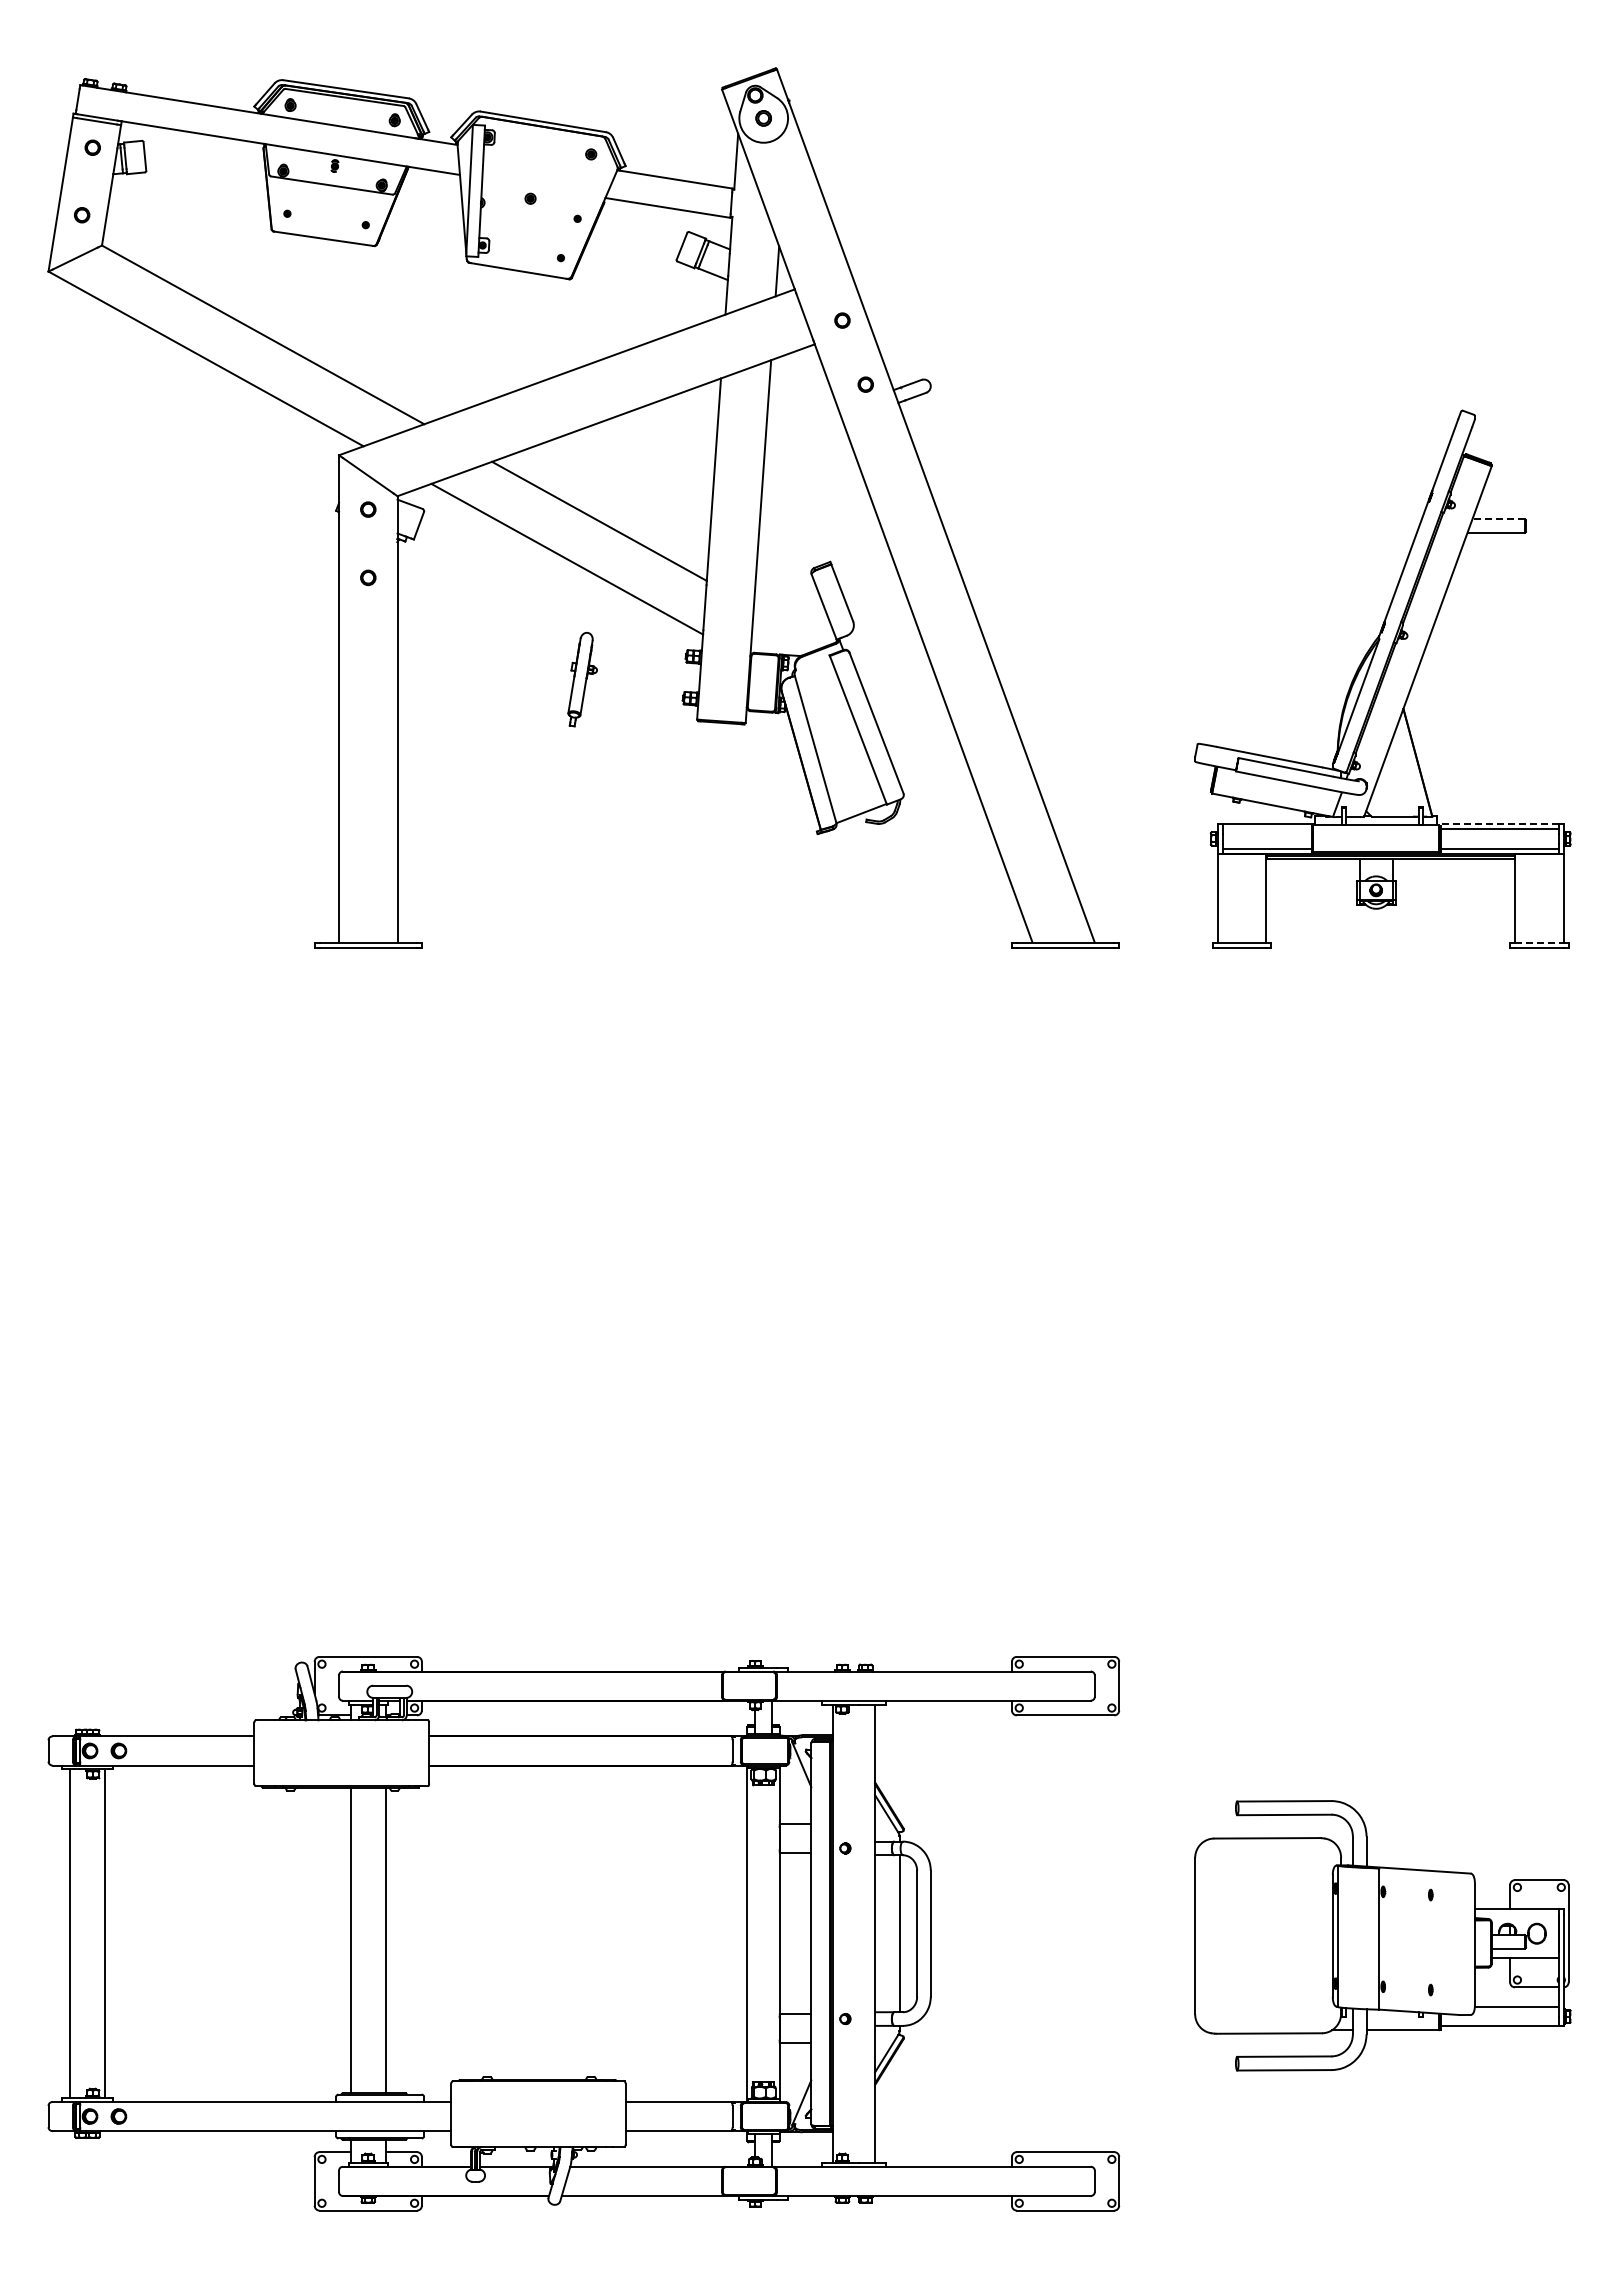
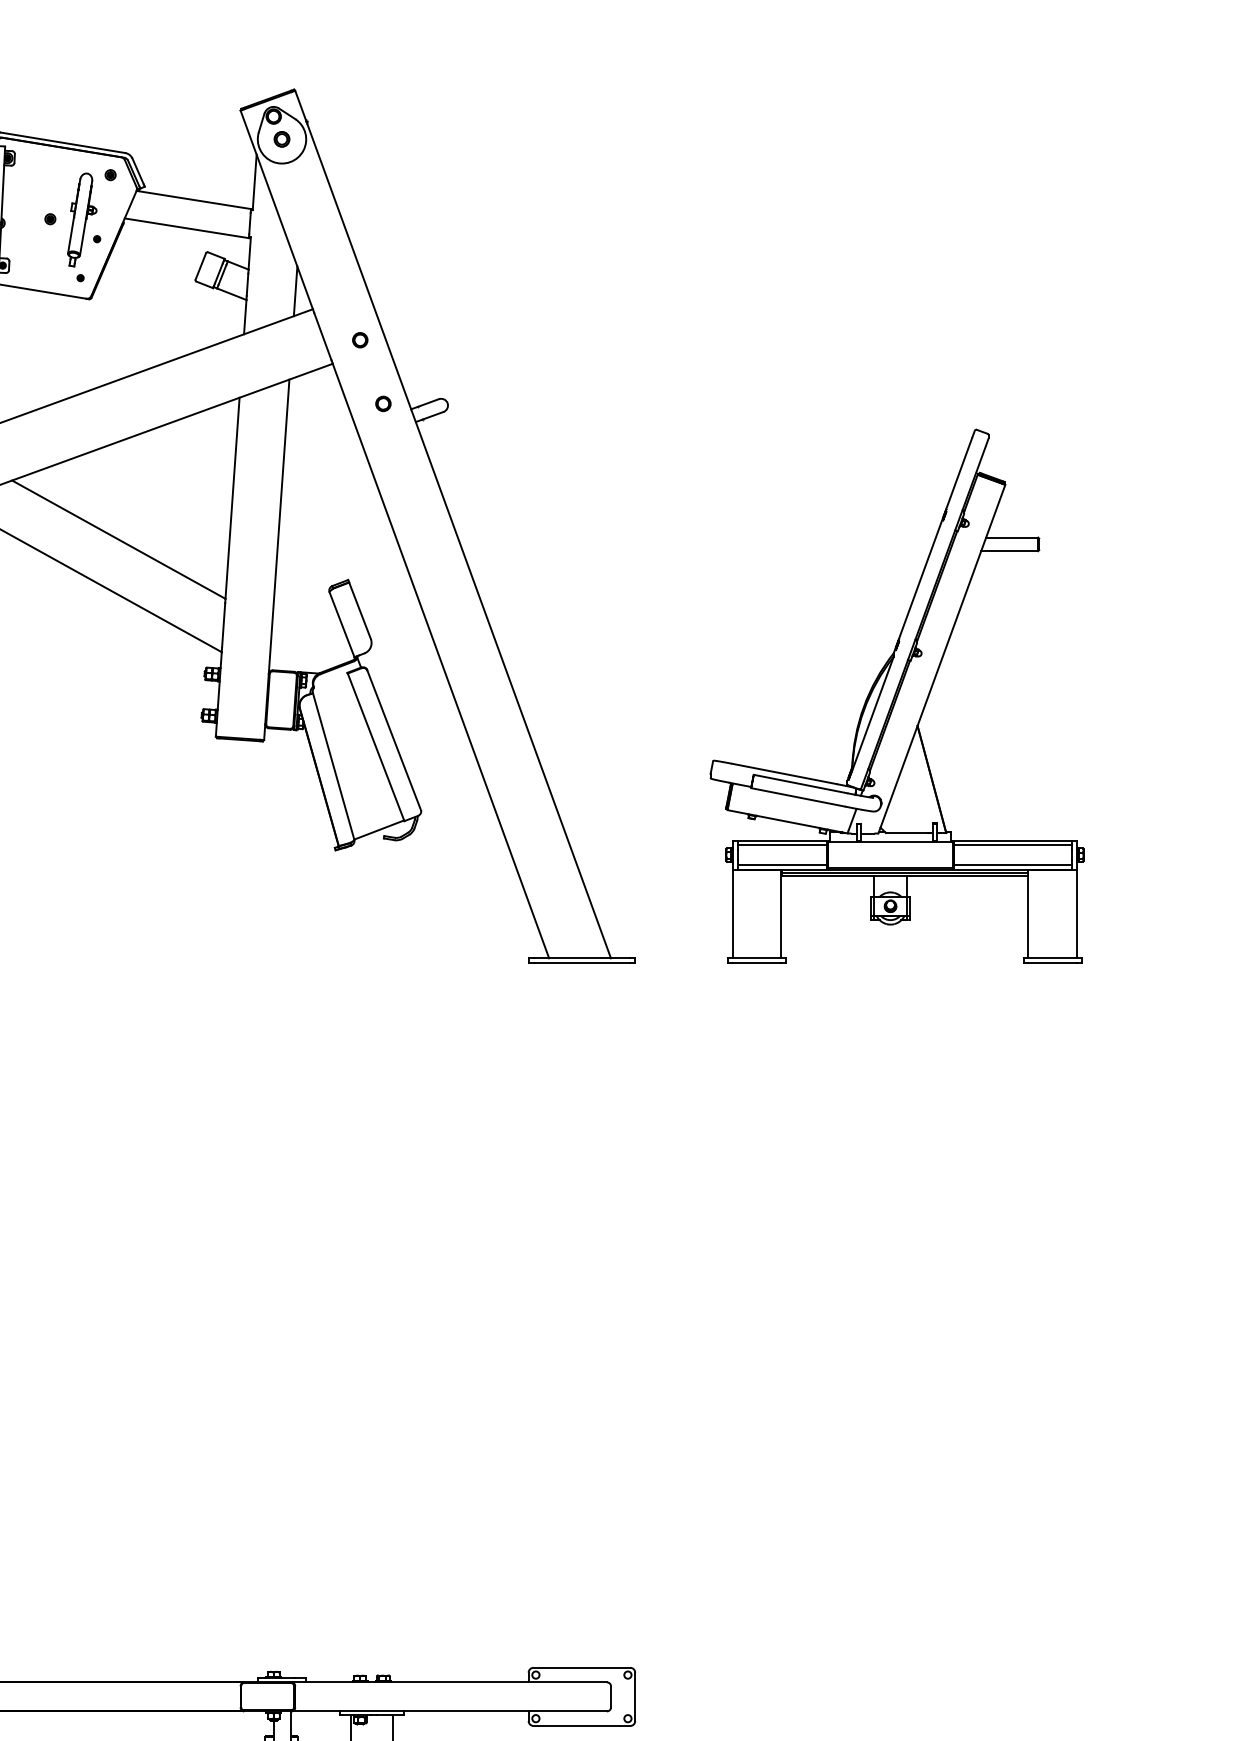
line: (1498, 519) -> (1012, 537), dashed -> solid
part: (582, 679) -> (82, 219), moved
line: (1498, 824) -> (1012, 840), dashed -> solid
line: (1266, 829) -> (781, 845), added
line: (1539, 942) -> (1052, 958), dashed -> solid

